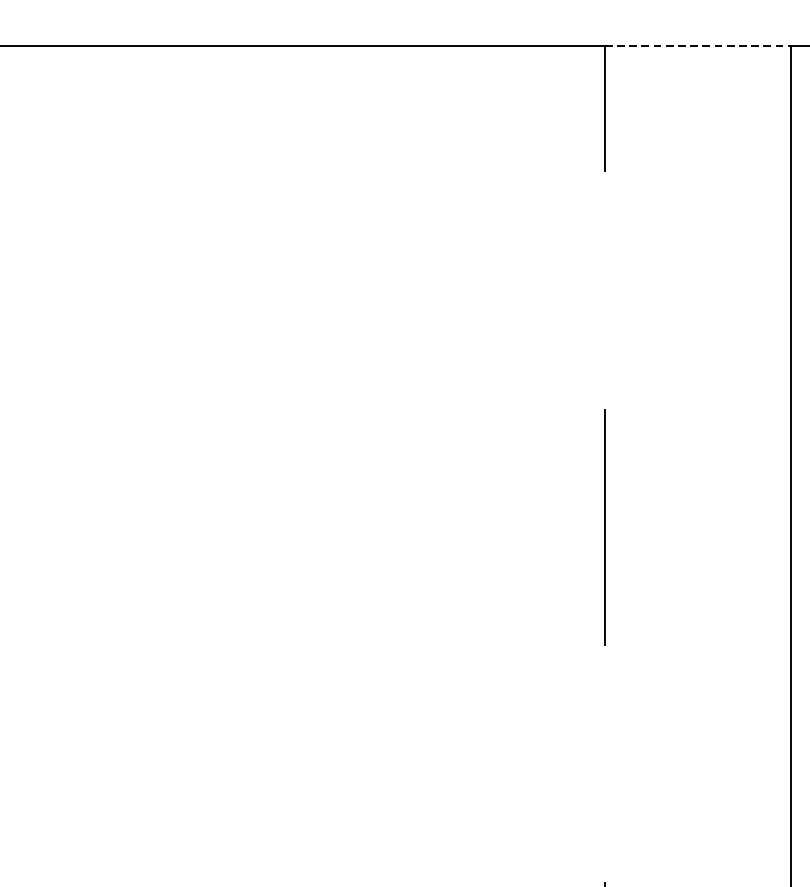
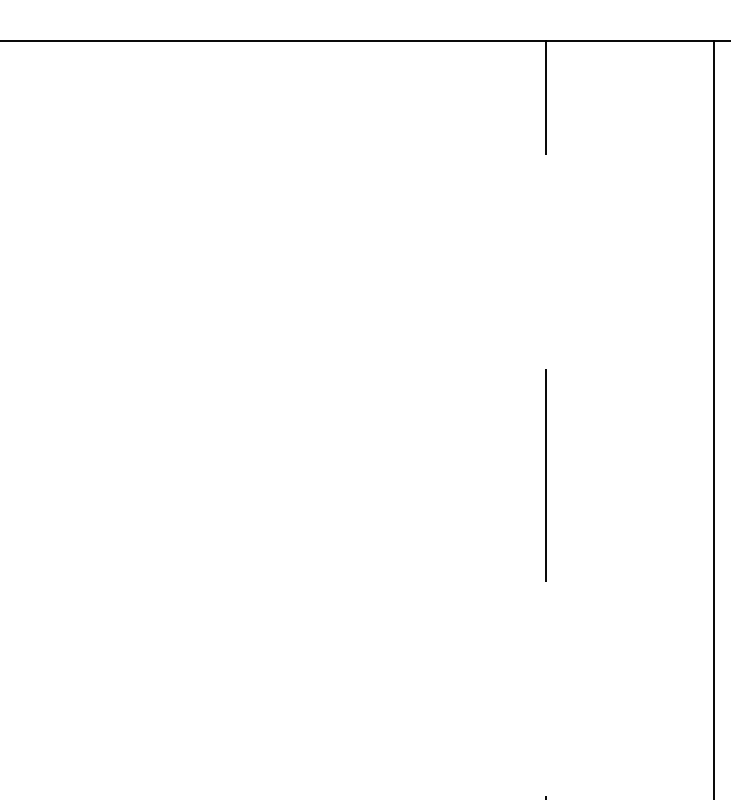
line: (698, 46) -> (630, 41), dashed -> solid

